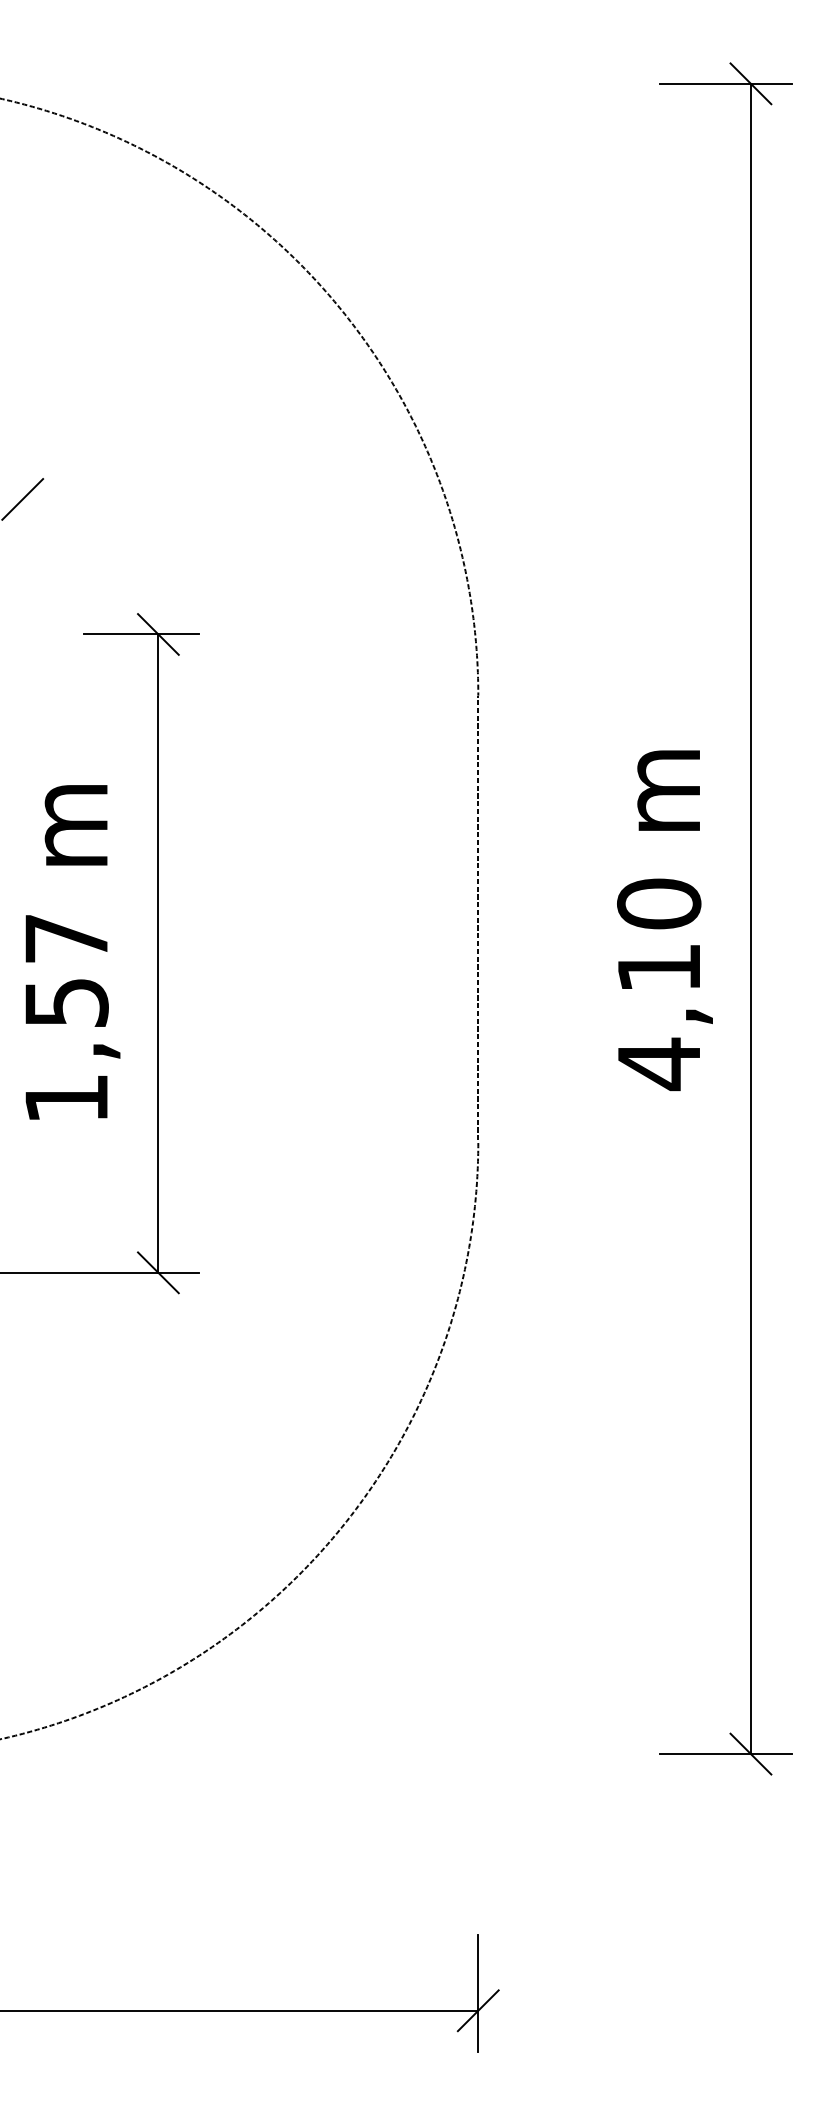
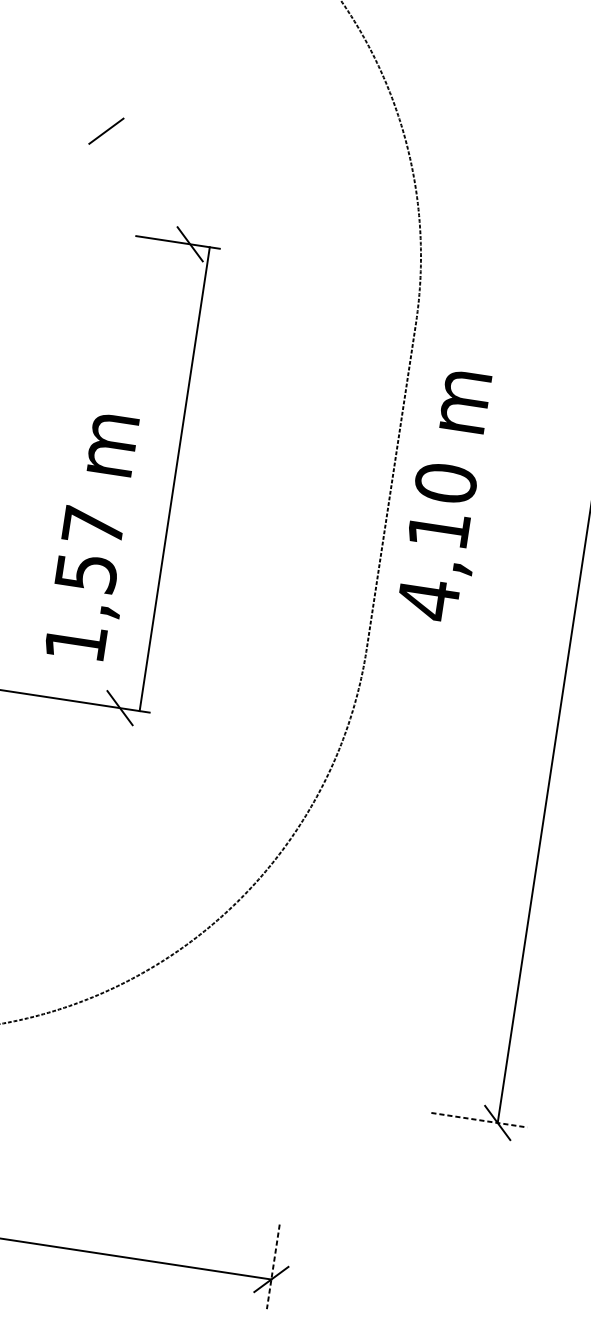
text: (664, 920) -> (448, 495), moved
text: (72, 952) -> (96, 537), moved
line: (158, 953) -> (174, 479), moved
line: (726, 1754) -> (479, 1120), solid -> dashed
line: (478, 1993) -> (273, 1266), solid -> dashed

